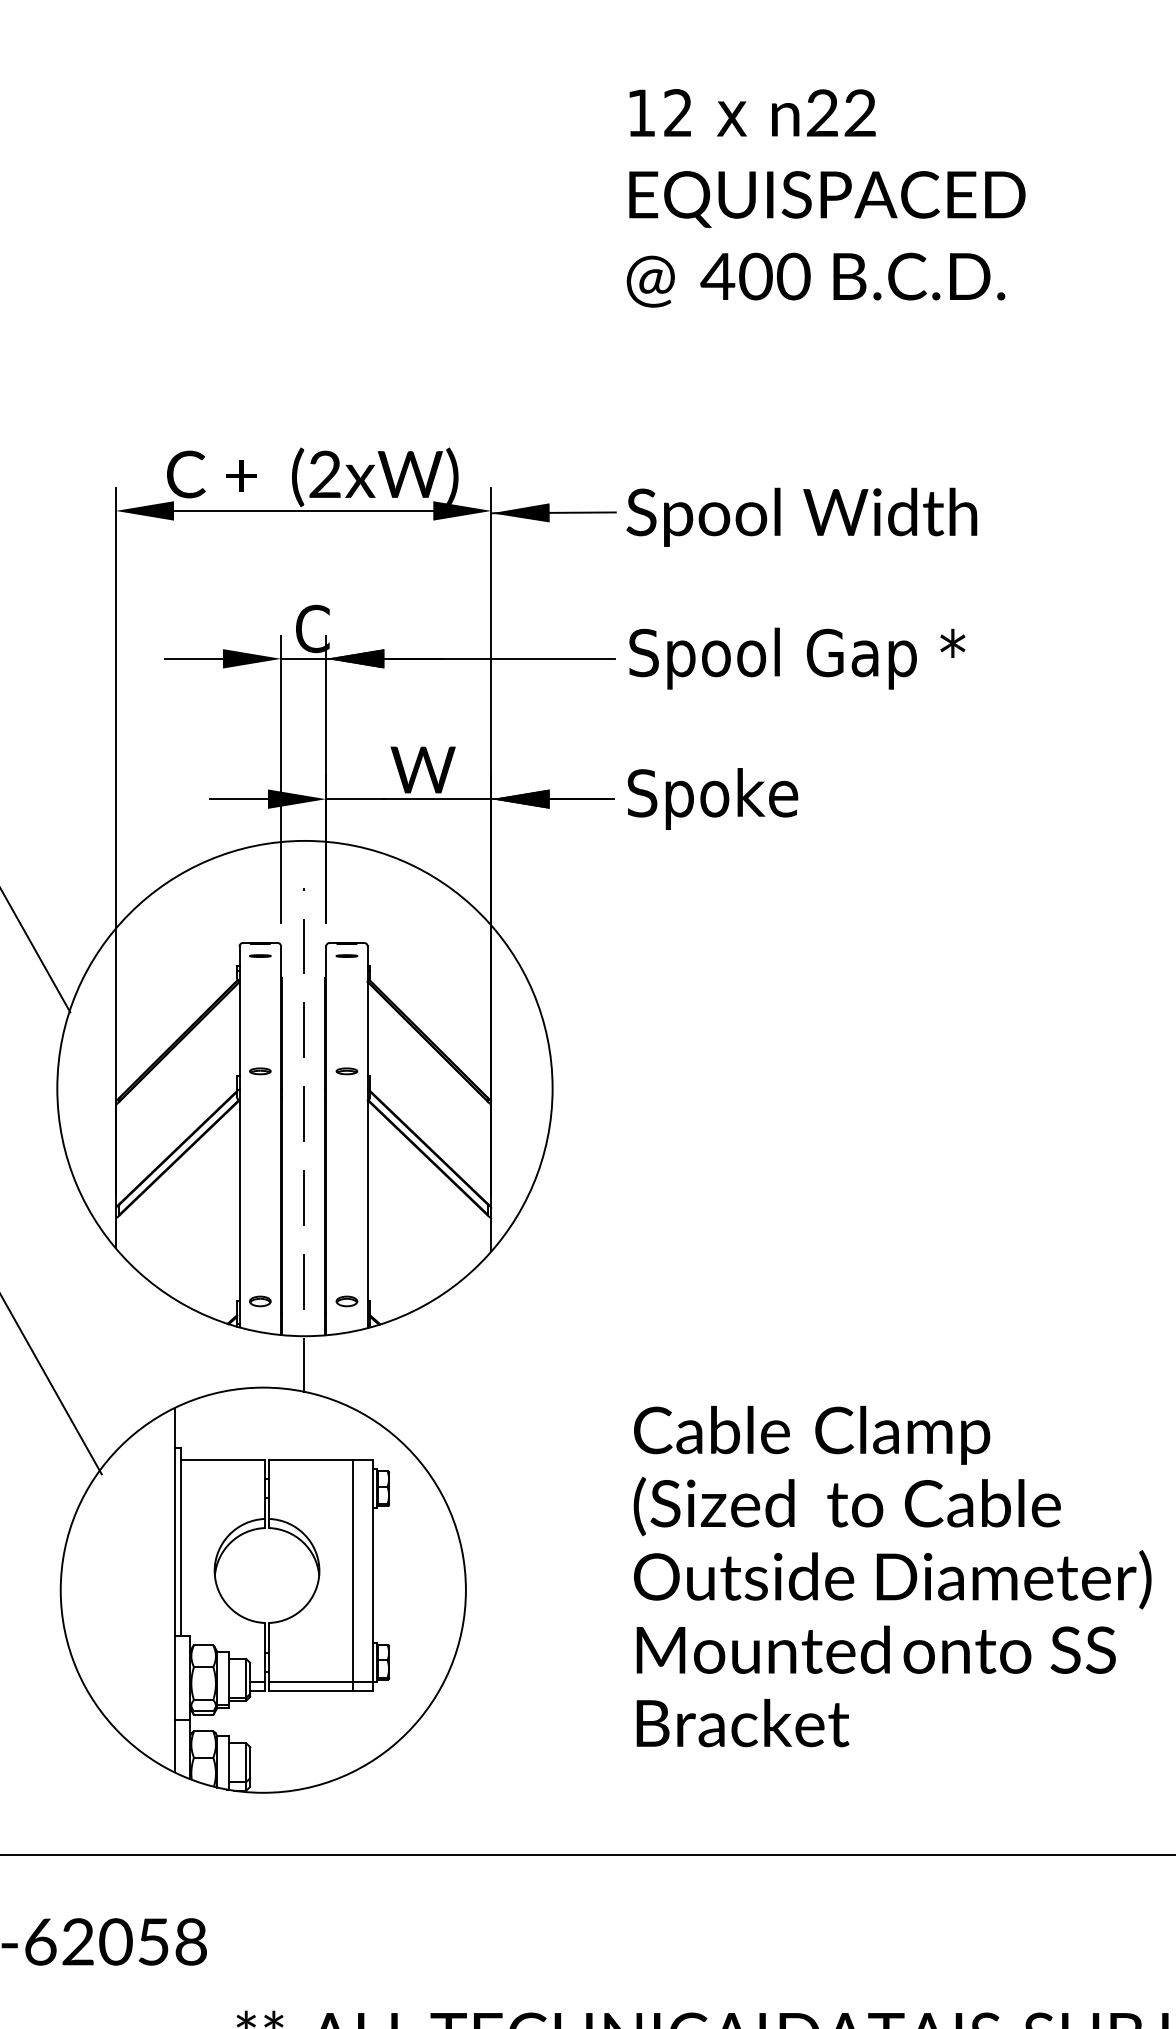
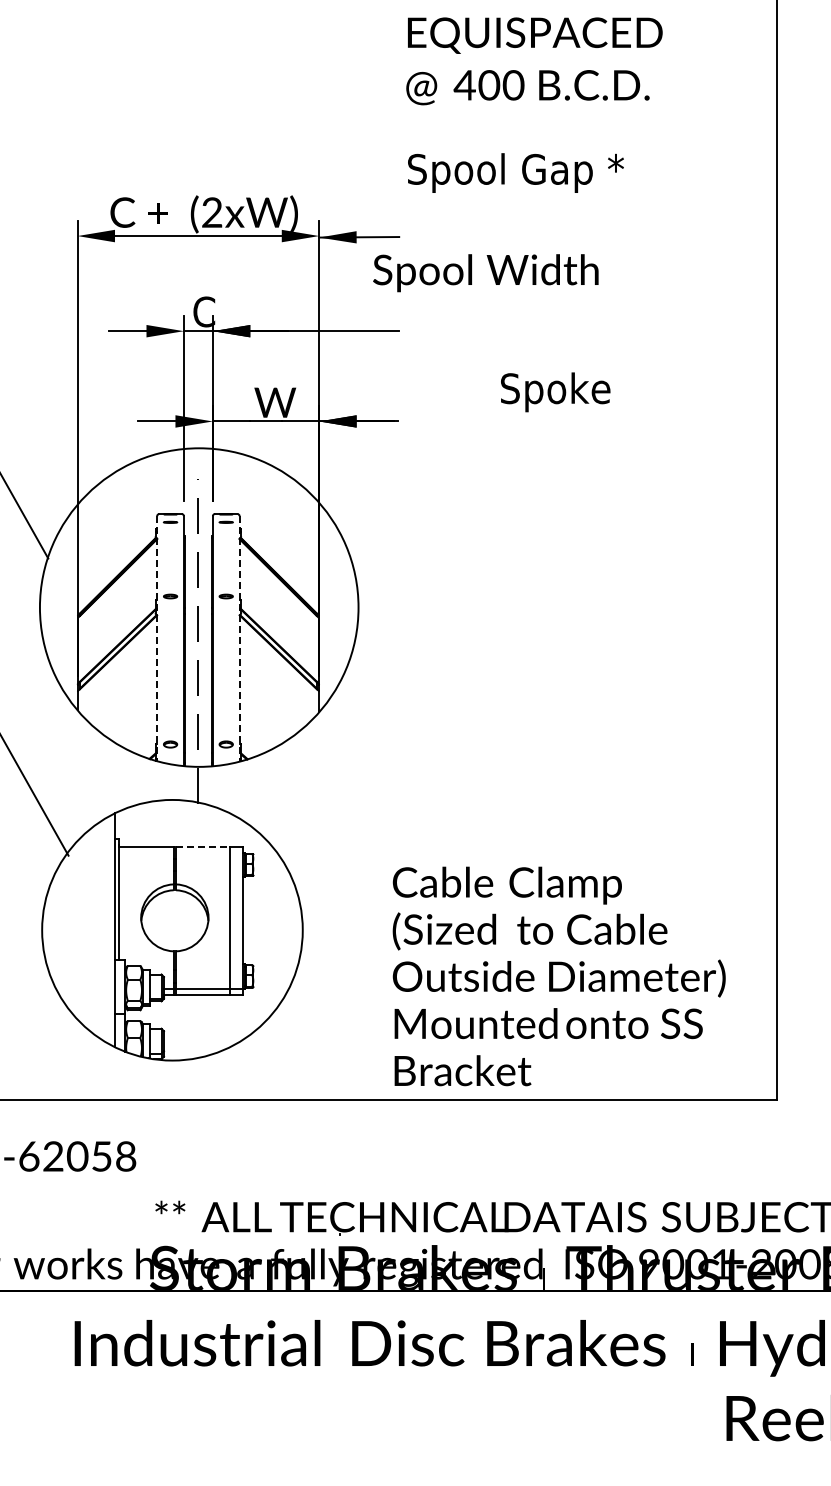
text: (801, 517) -> (485, 273), moved
text: (796, 657) -> (515, 172), moved
text: (712, 799) -> (555, 392), moved
line: (240, 1136) -> (157, 638), solid -> dashed
line: (367, 1136) -> (239, 638), solid -> dashed
line: (311, 1459) -> (203, 846), solid -> dashed
text: (891, 1576) -> (558, 976), moved

